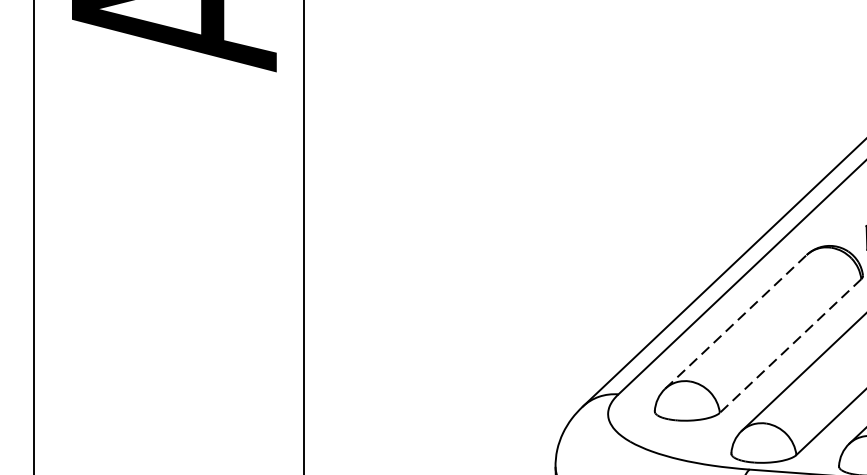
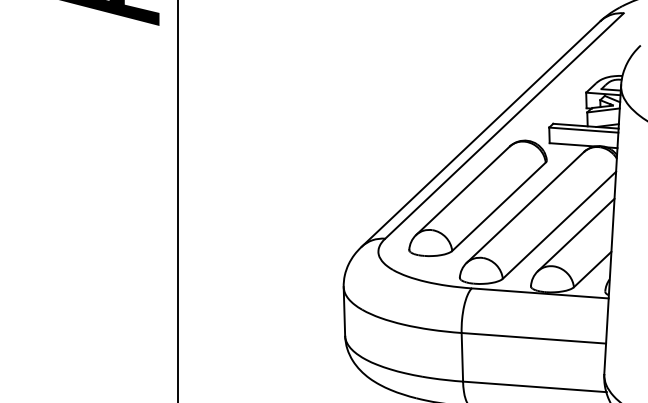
line: (736, 321) -> (463, 190), dashed -> solid
line: (789, 347) -> (498, 207), dashed -> solid

